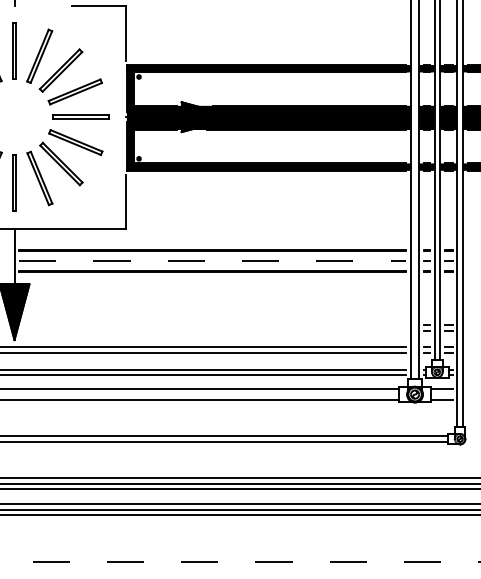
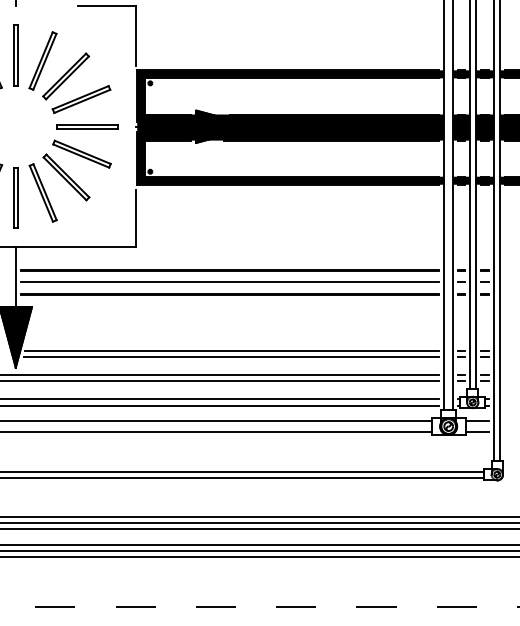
line: (213, 261) -> (230, 282), dashed -> solid
line: (215, 325) -> (232, 351), added
line: (214, 330) -> (231, 357), added

